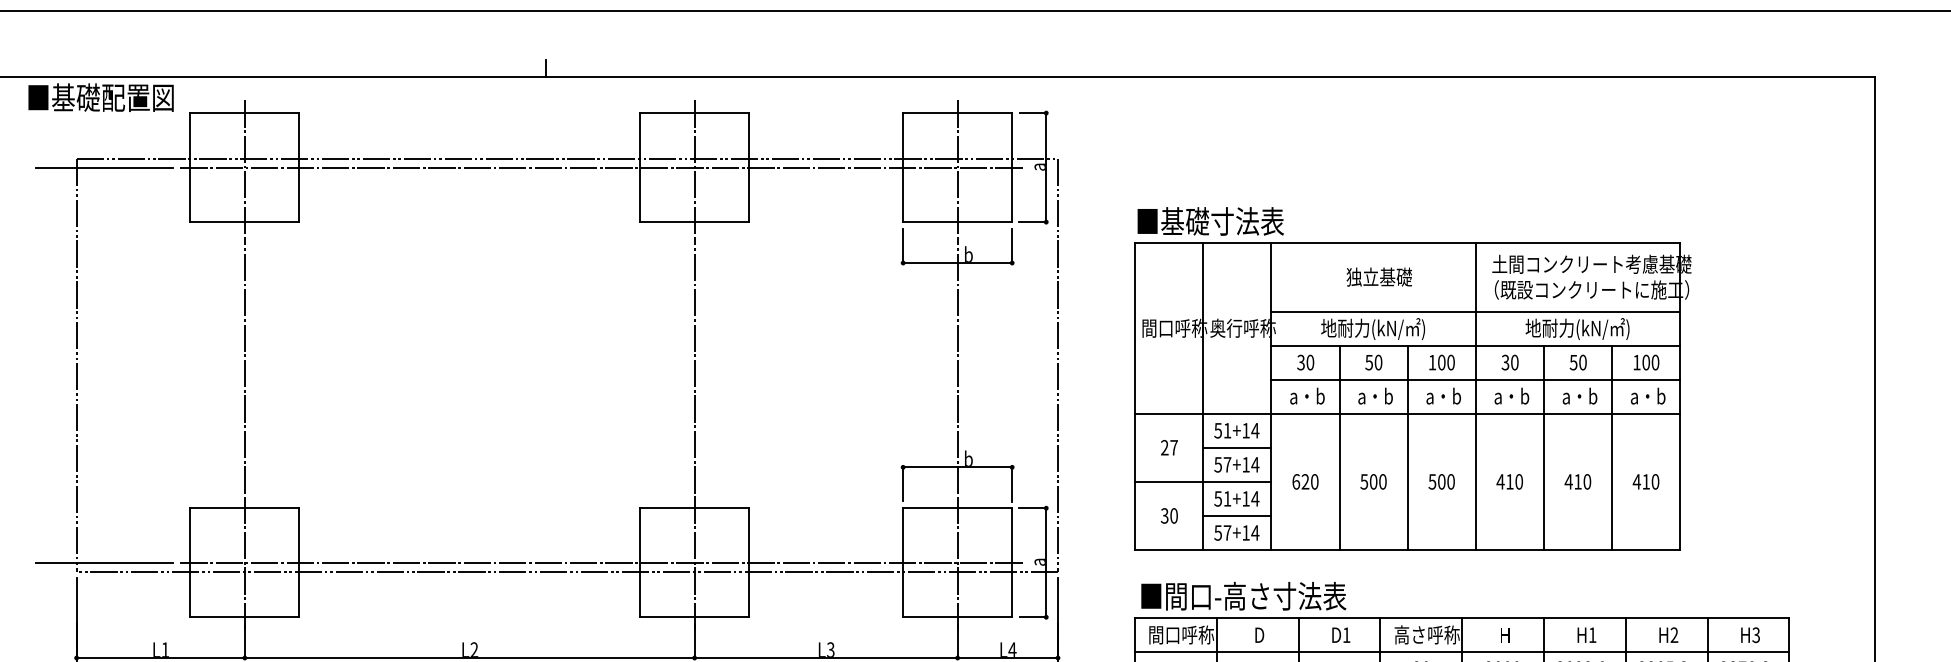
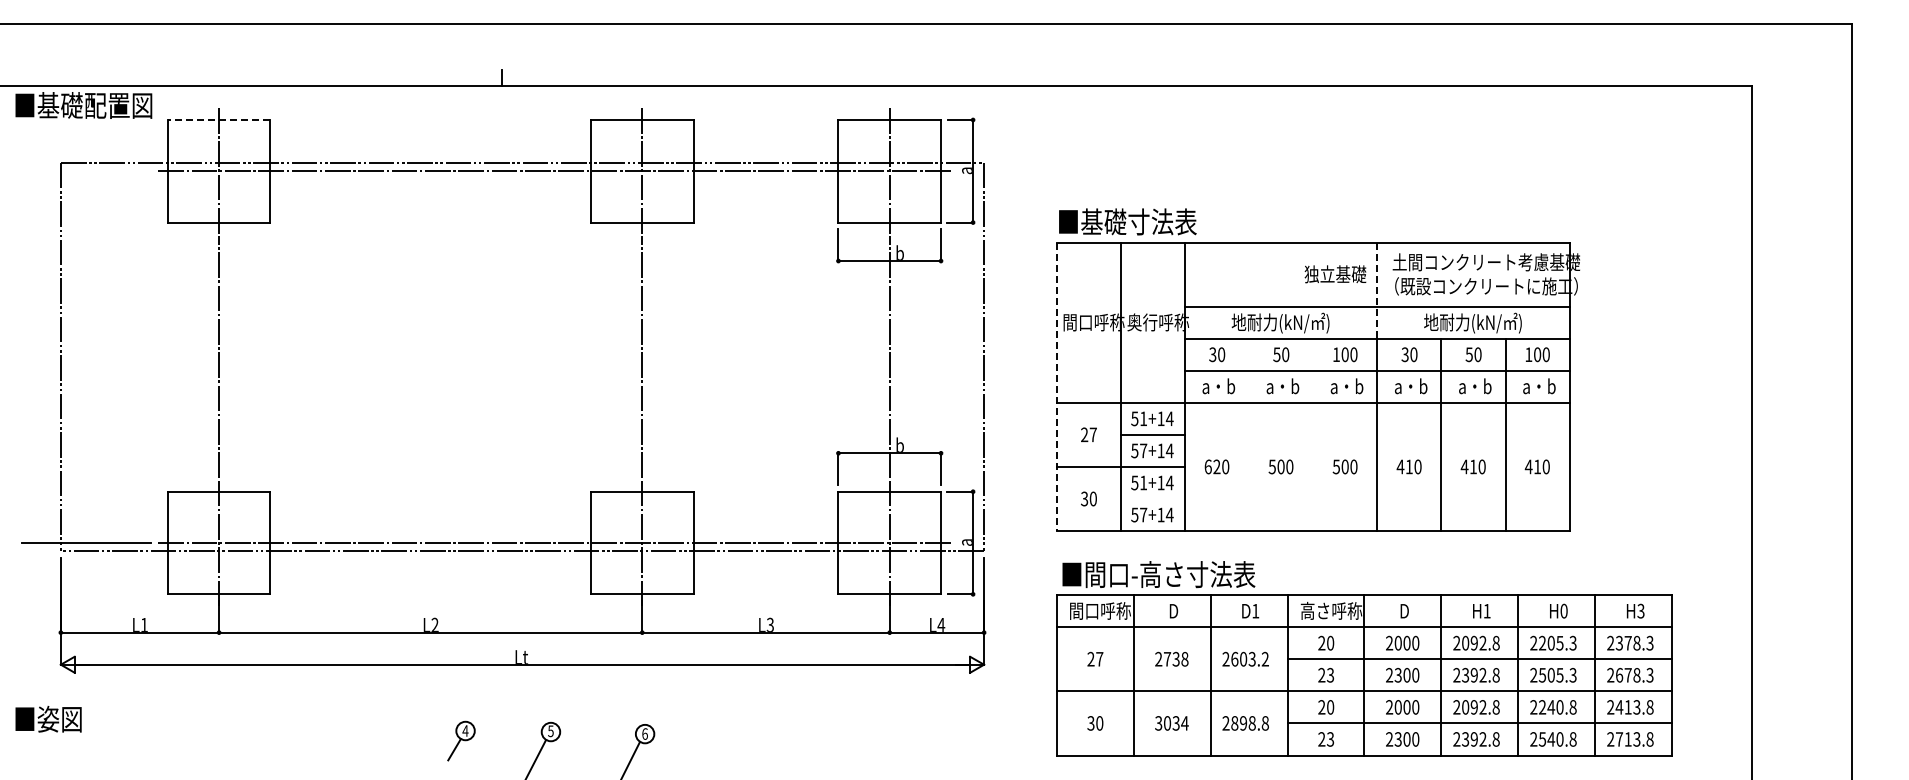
line: (244, 113) -> (218, 120), solid -> dashed
line: (103, 167) -> (86, 171), removed
text: (1379, 277) -> (1335, 274), moved
line: (1476, 295) -> (1377, 291), solid -> dashed
line: (1134, 397) -> (1056, 387), solid -> dashed
line: (1340, 447) -> (1249, 434), removed
line: (1408, 447) -> (1313, 434), removed
line: (1236, 516) -> (1152, 499), removed
text: (1504, 635) -> (1404, 611), H -> D
text: (1673, 635) -> (1563, 611), H2 -> H0

